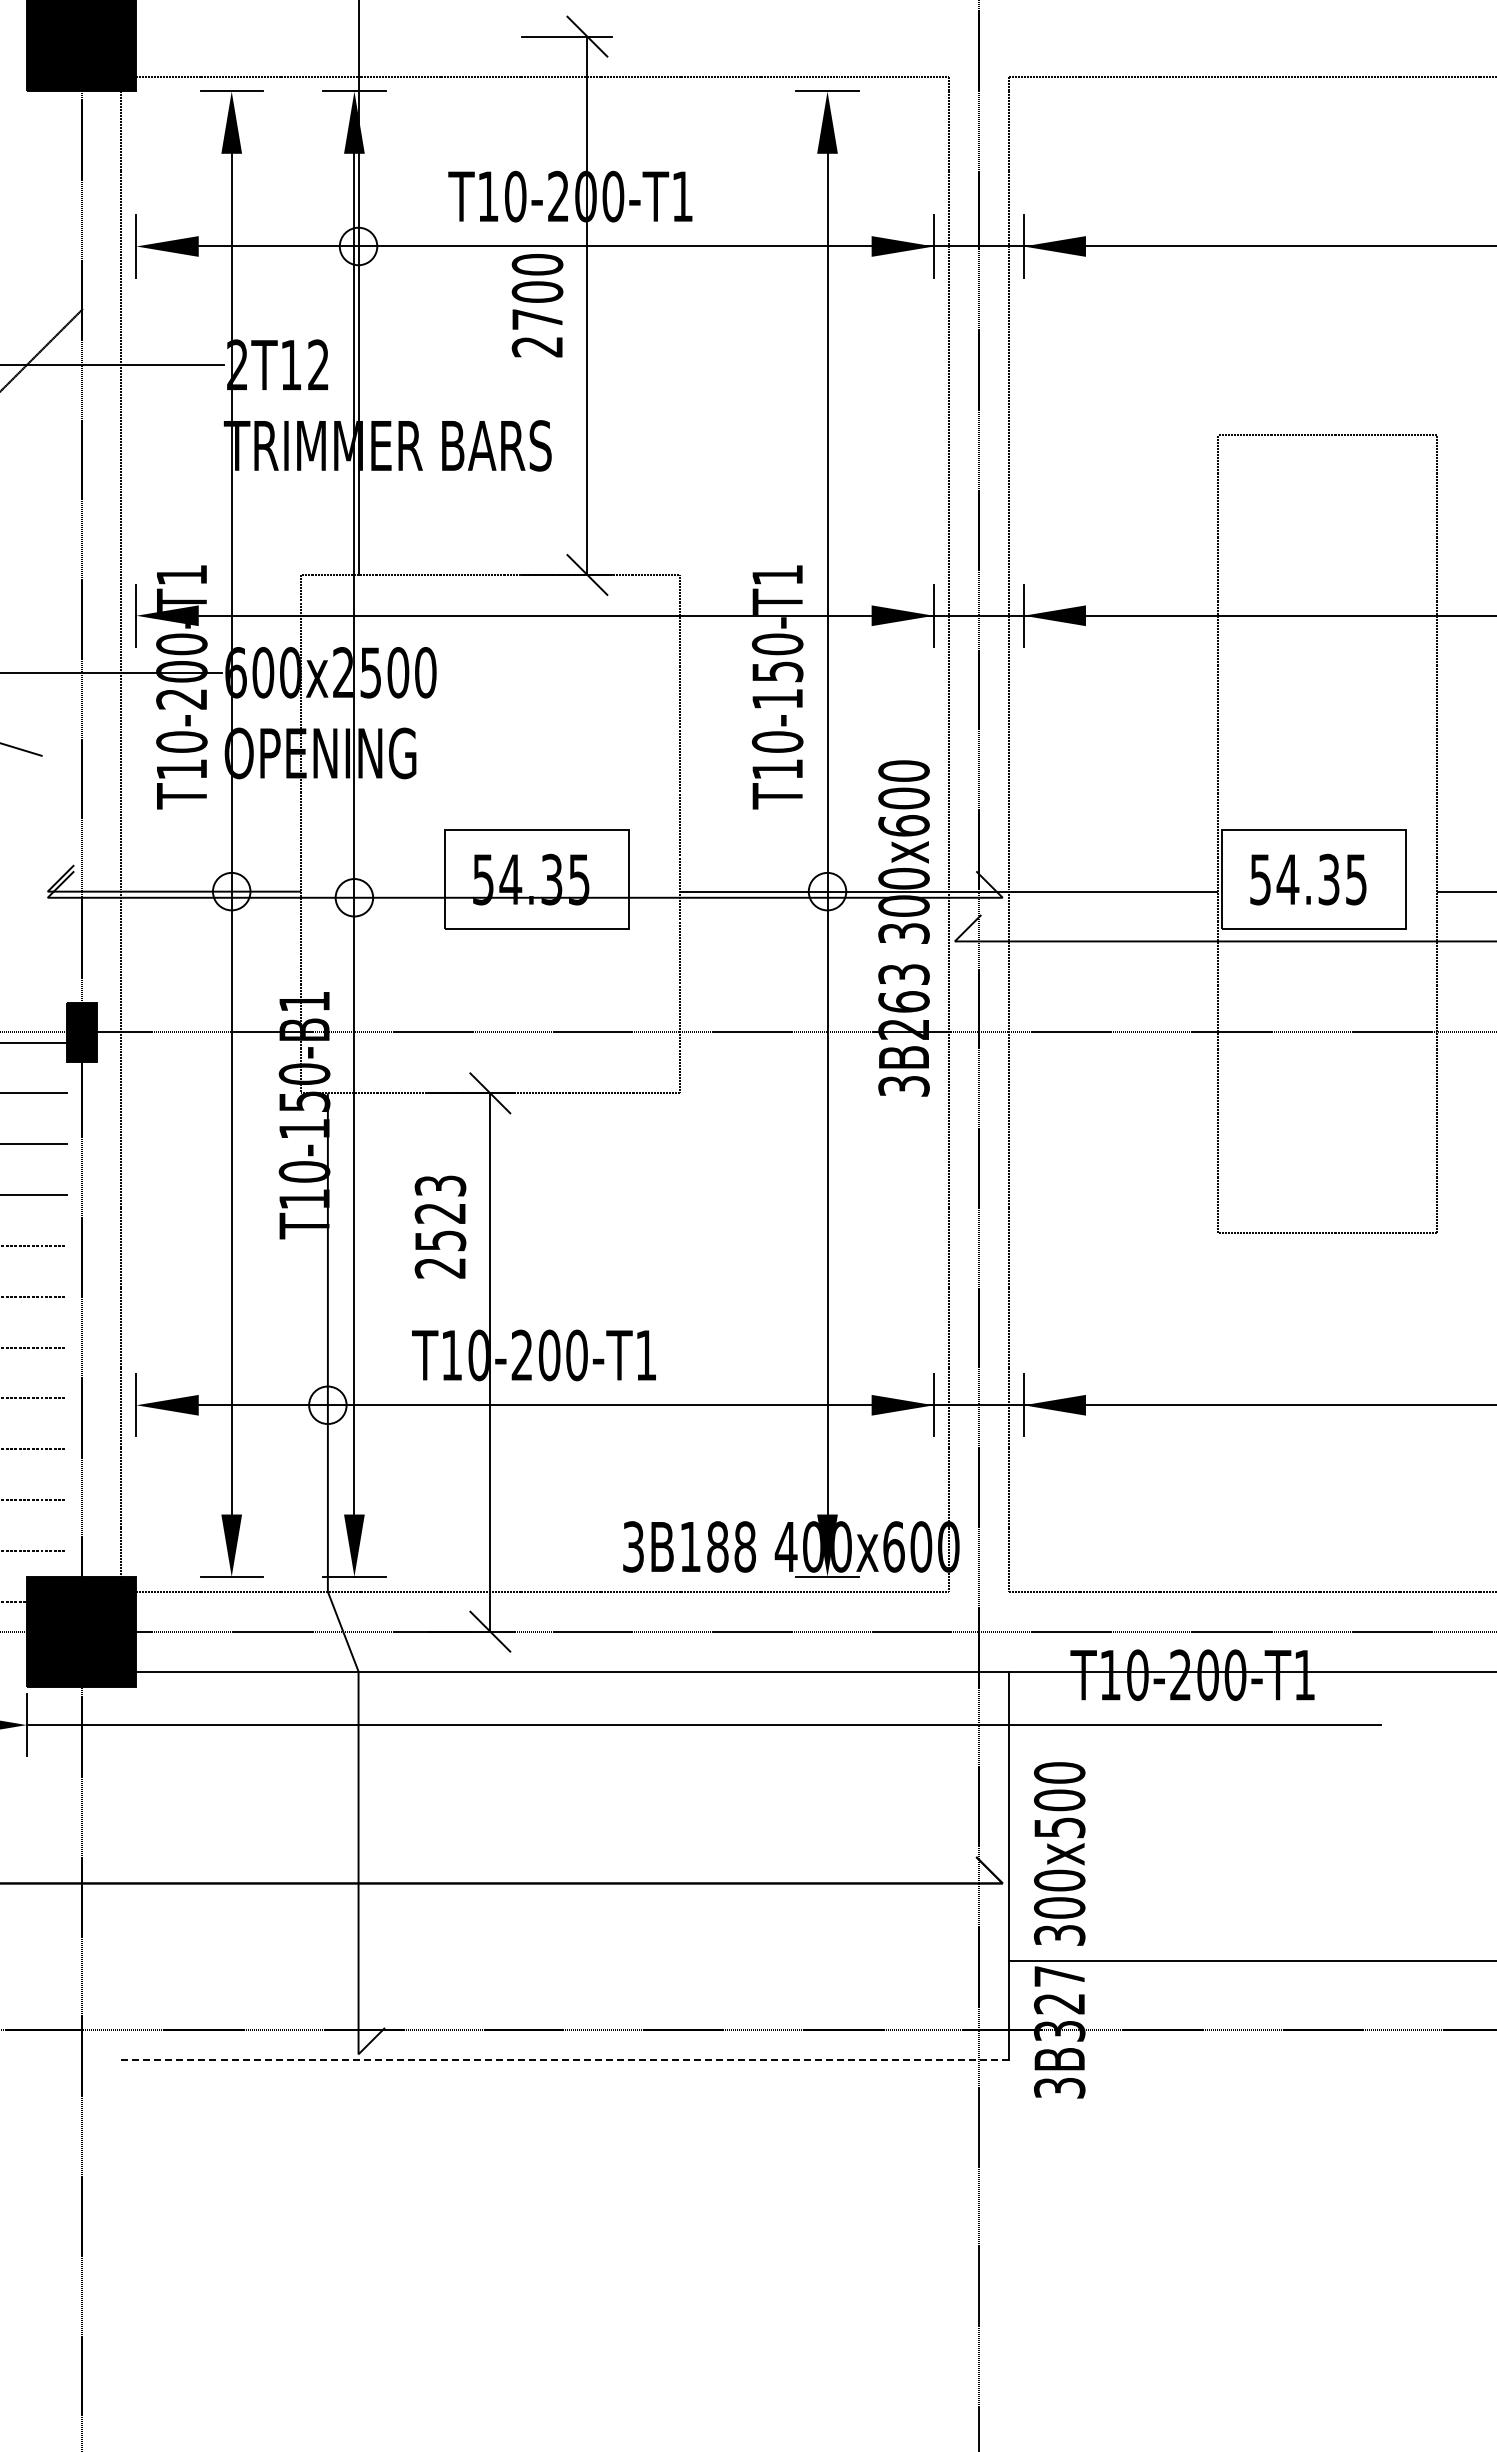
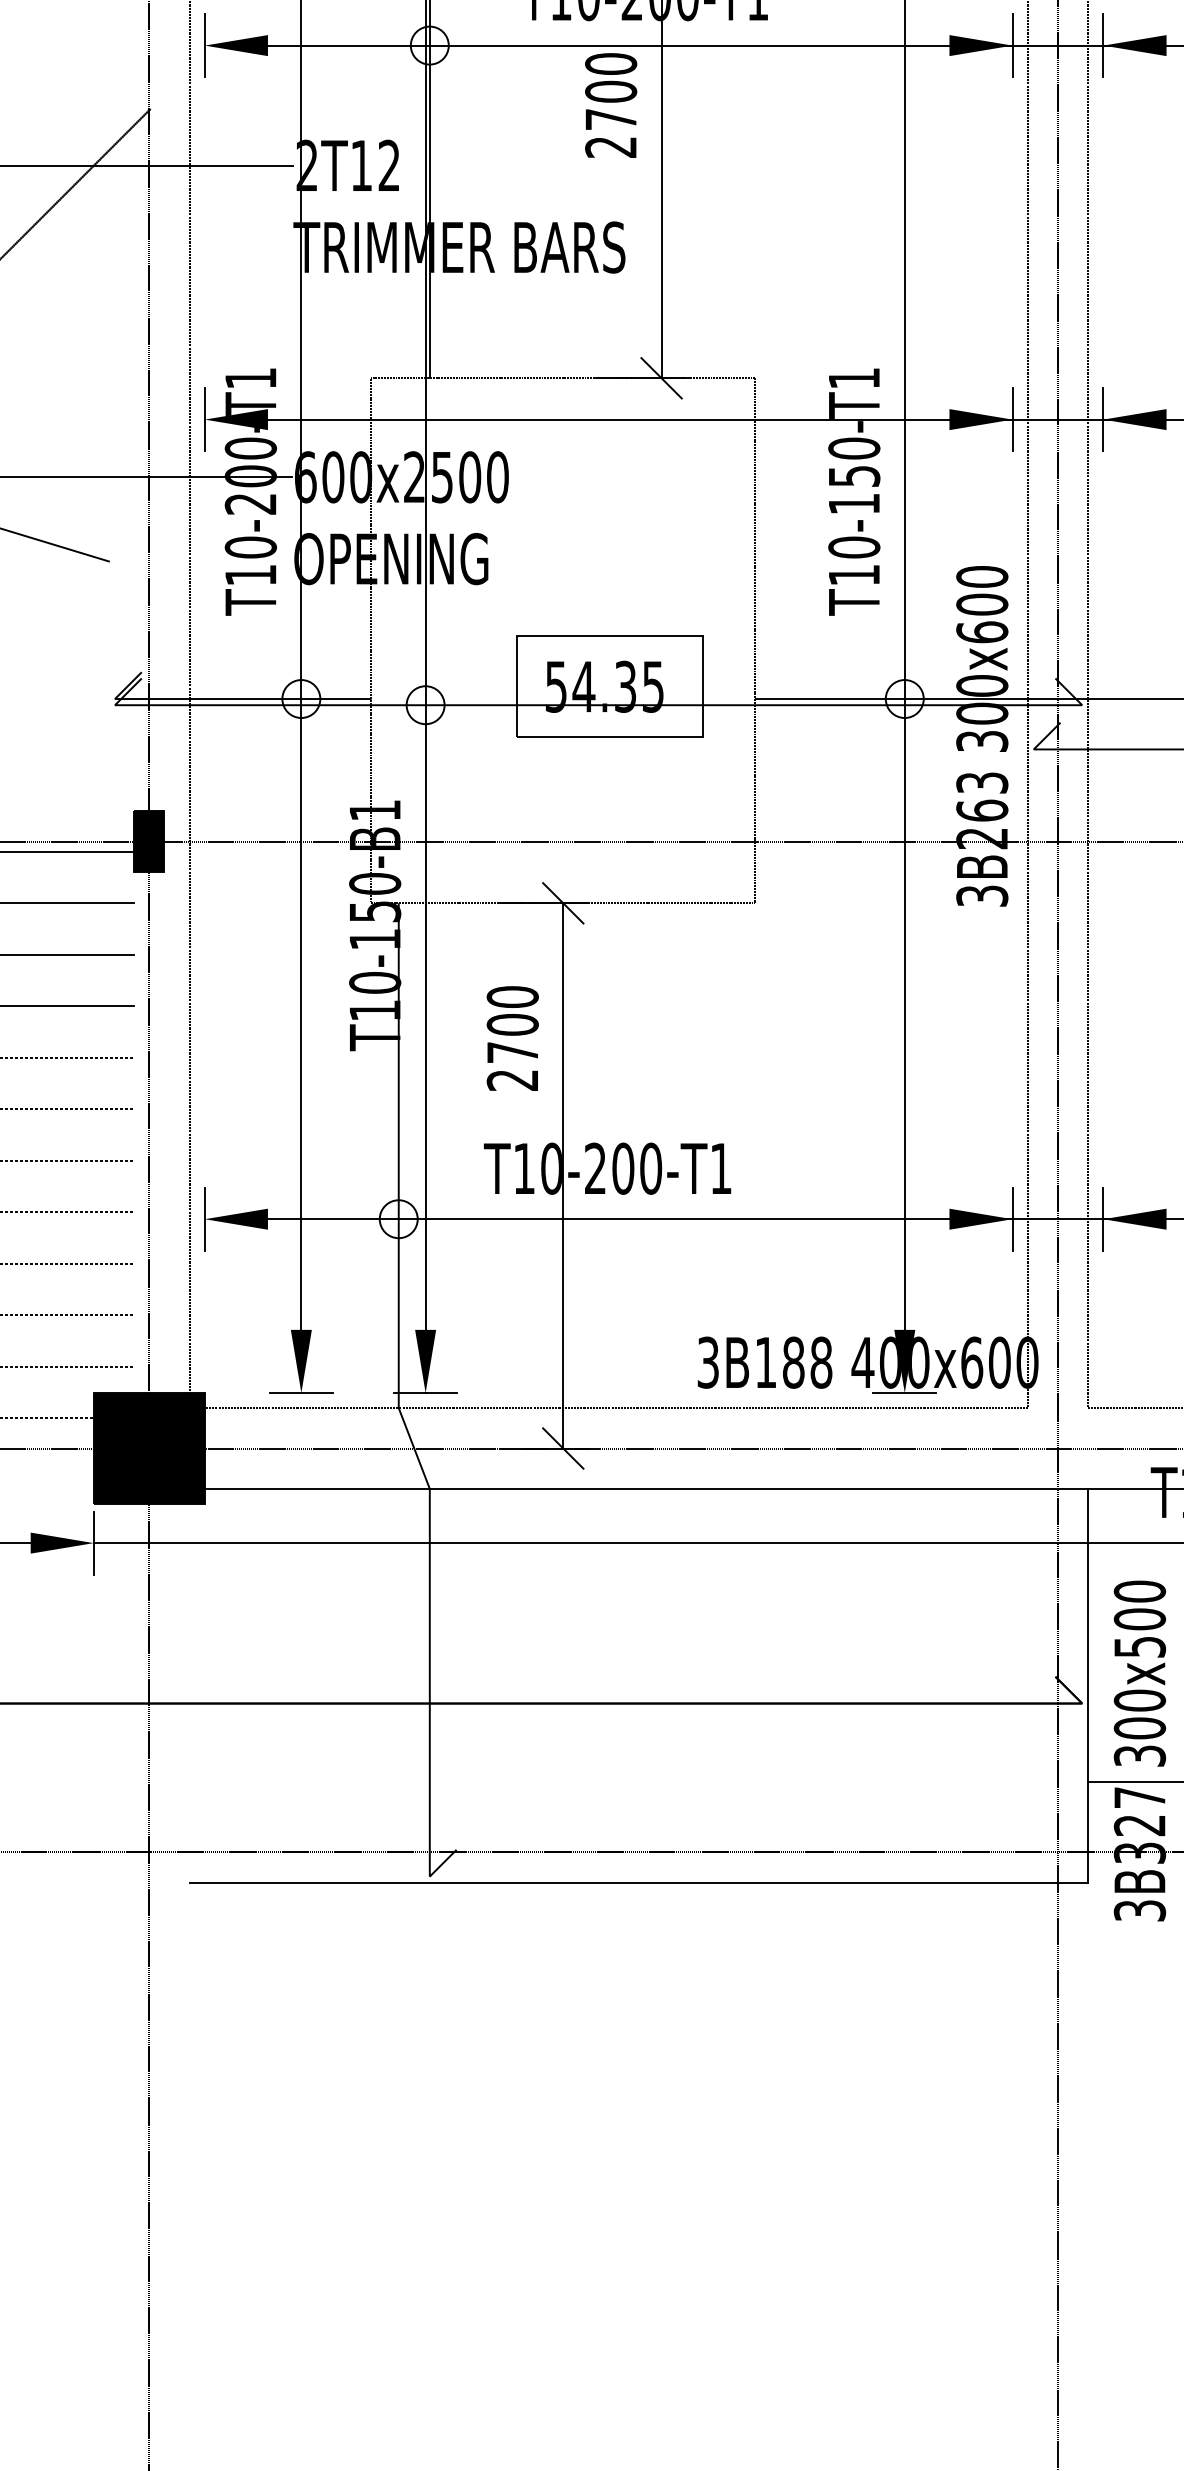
text: (440, 1213) -> (512, 1024), 2523 -> 2700
line: (565, 2060) -> (639, 1882), dashed -> solid

